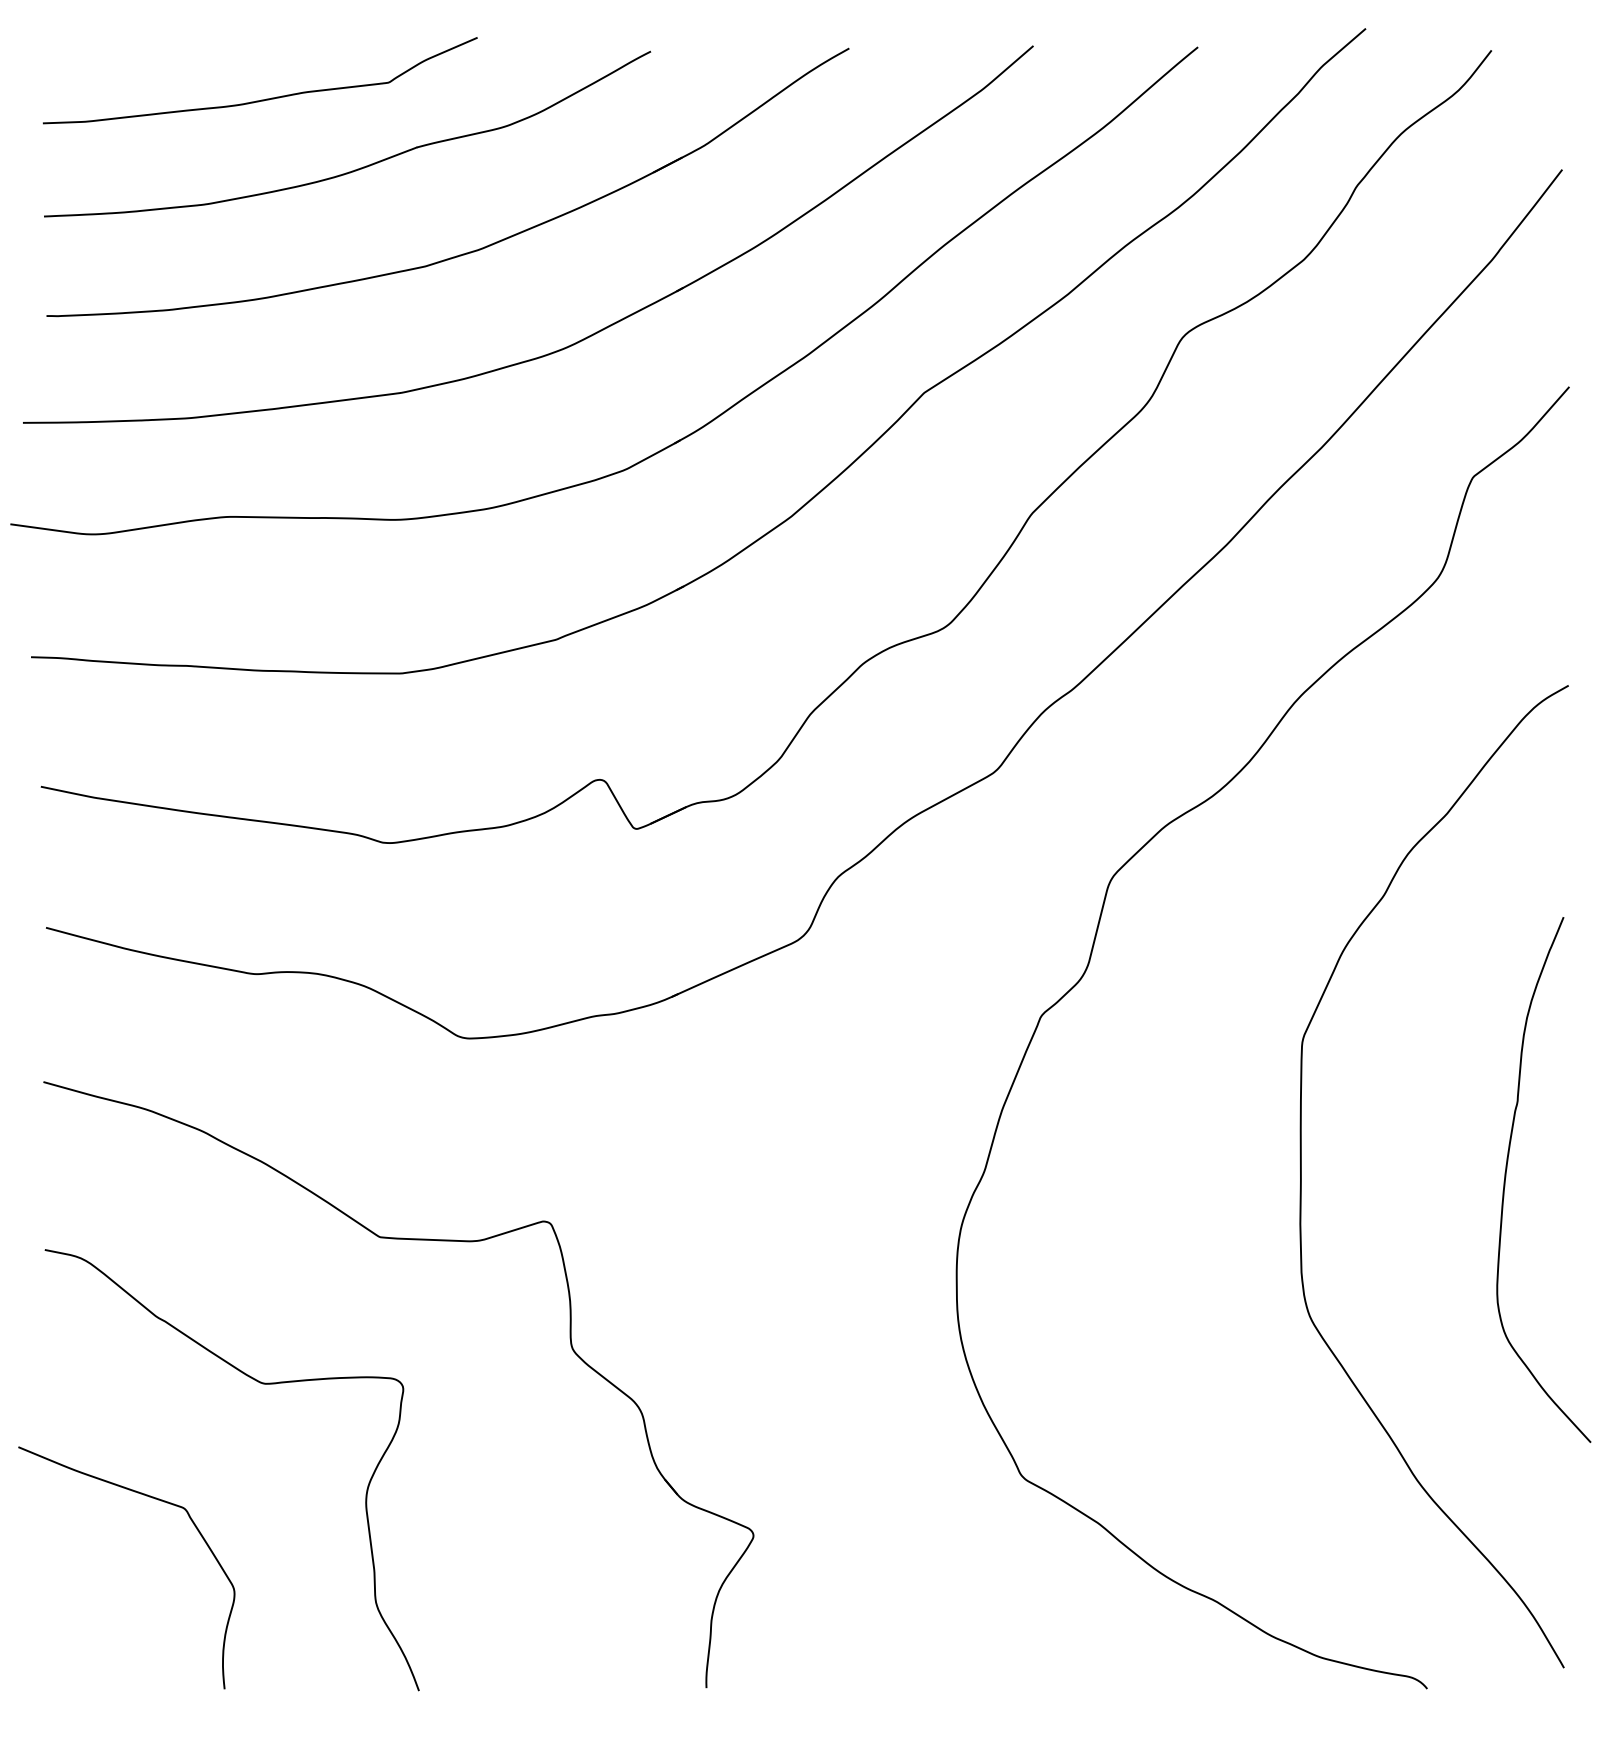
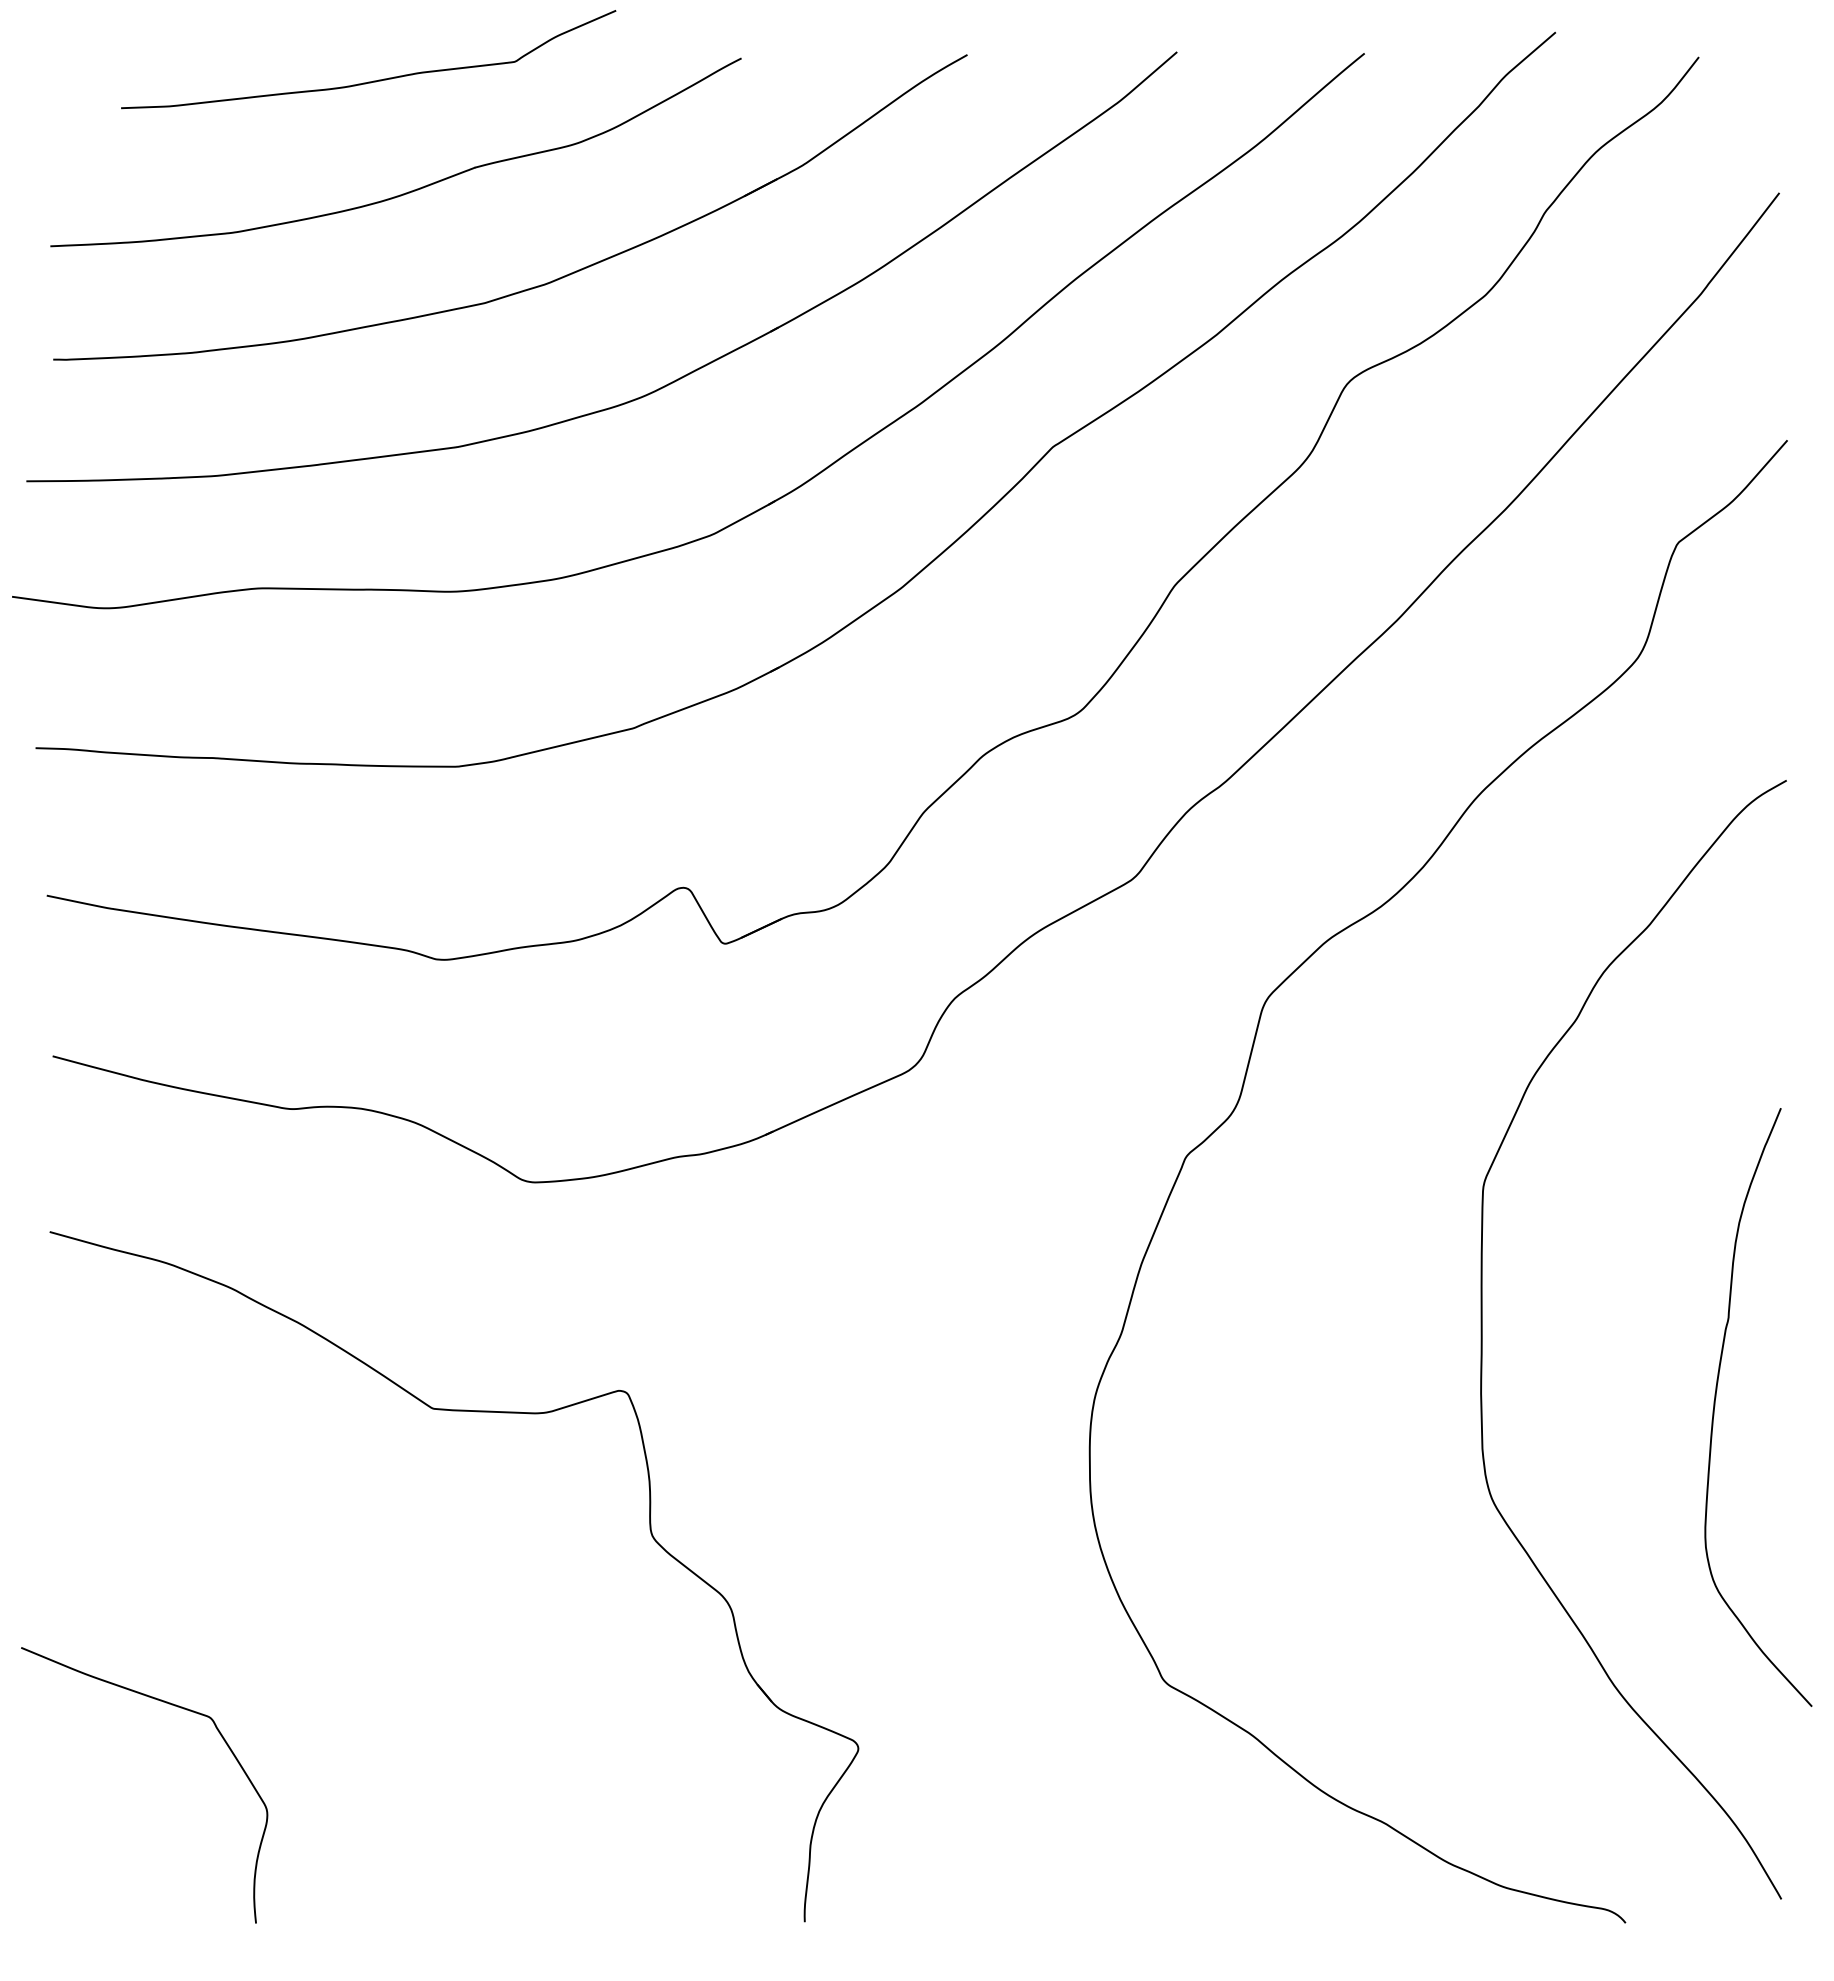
curve: (264, 99) -> (373, 80), moved
curve: (1506, 1179) -> (1715, 1406), moved
curve: (261, 1383) -> (297, 1575), removed

